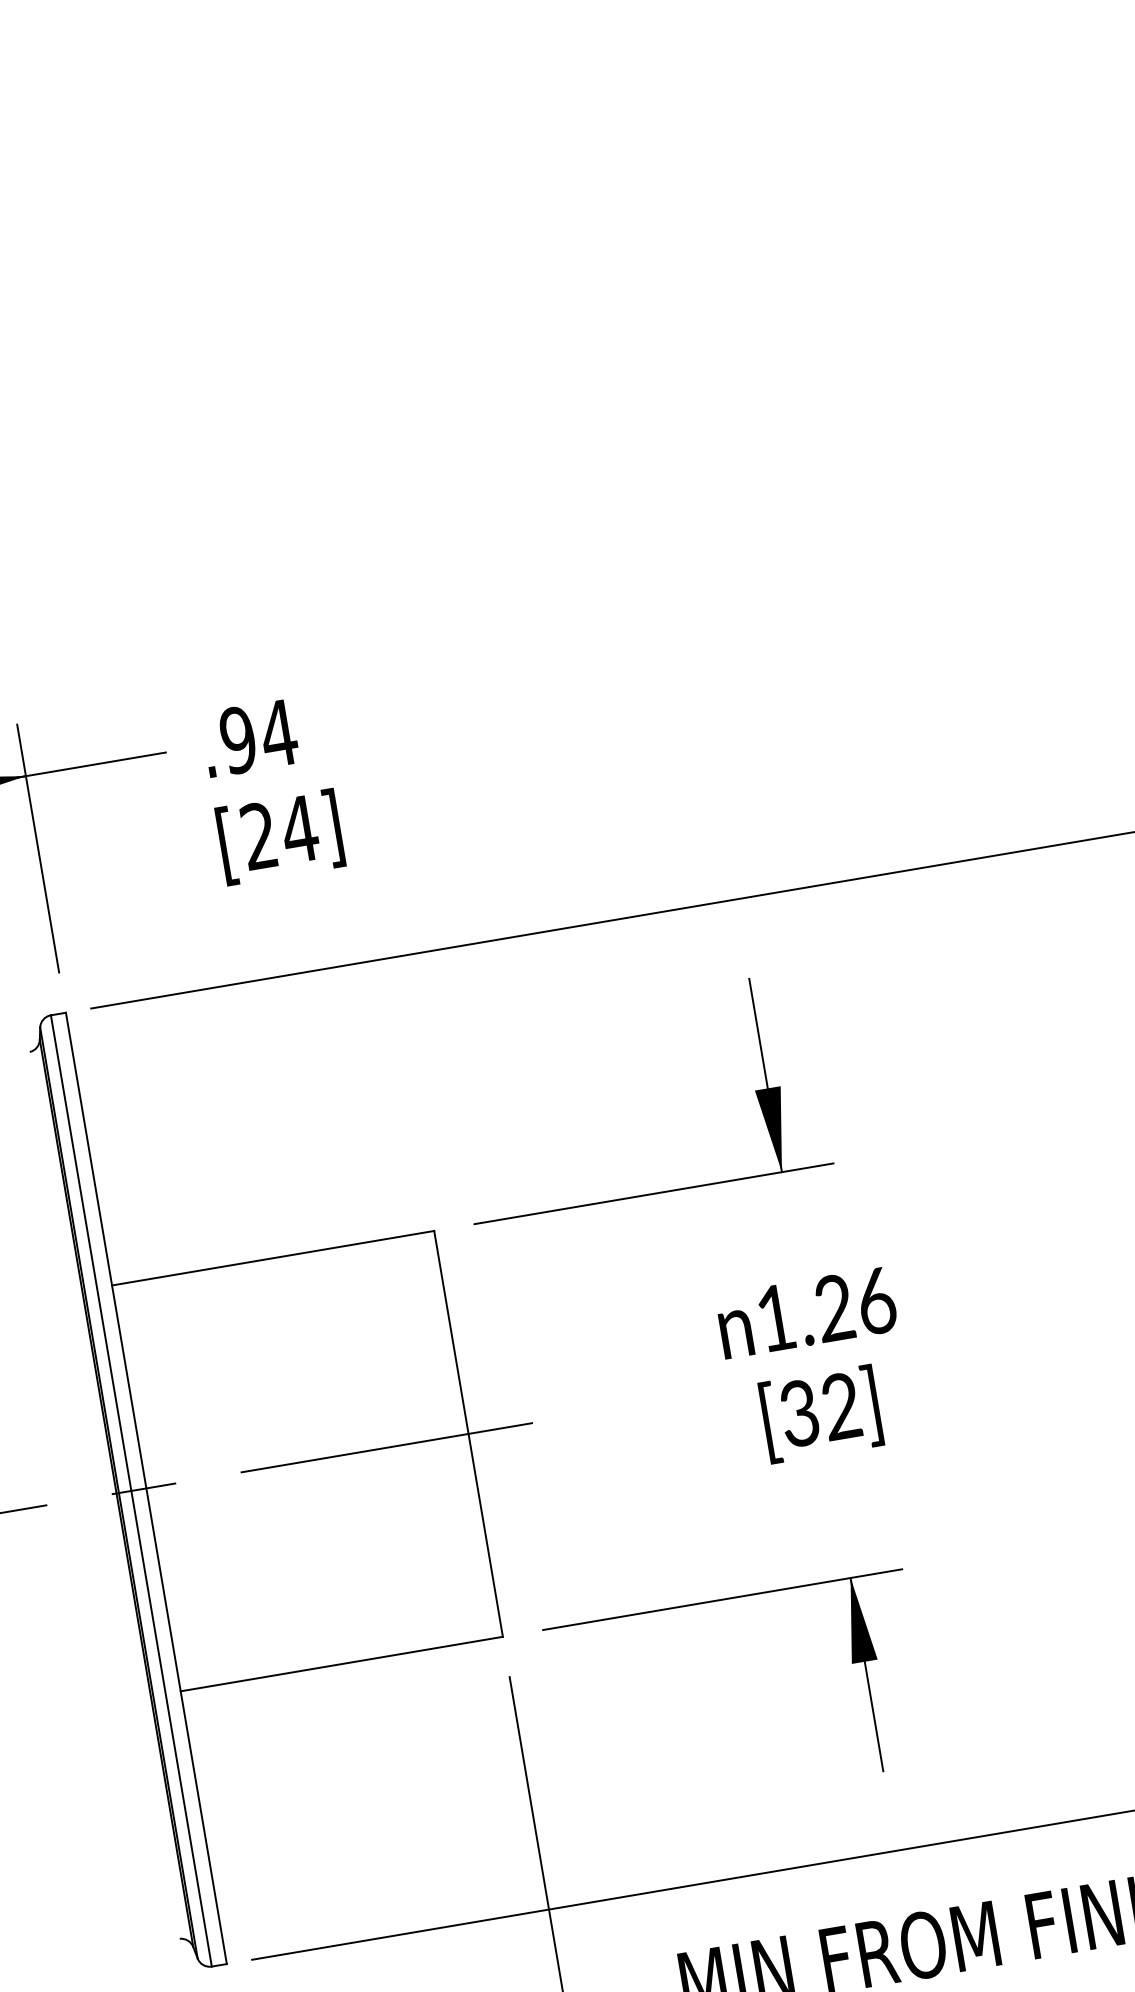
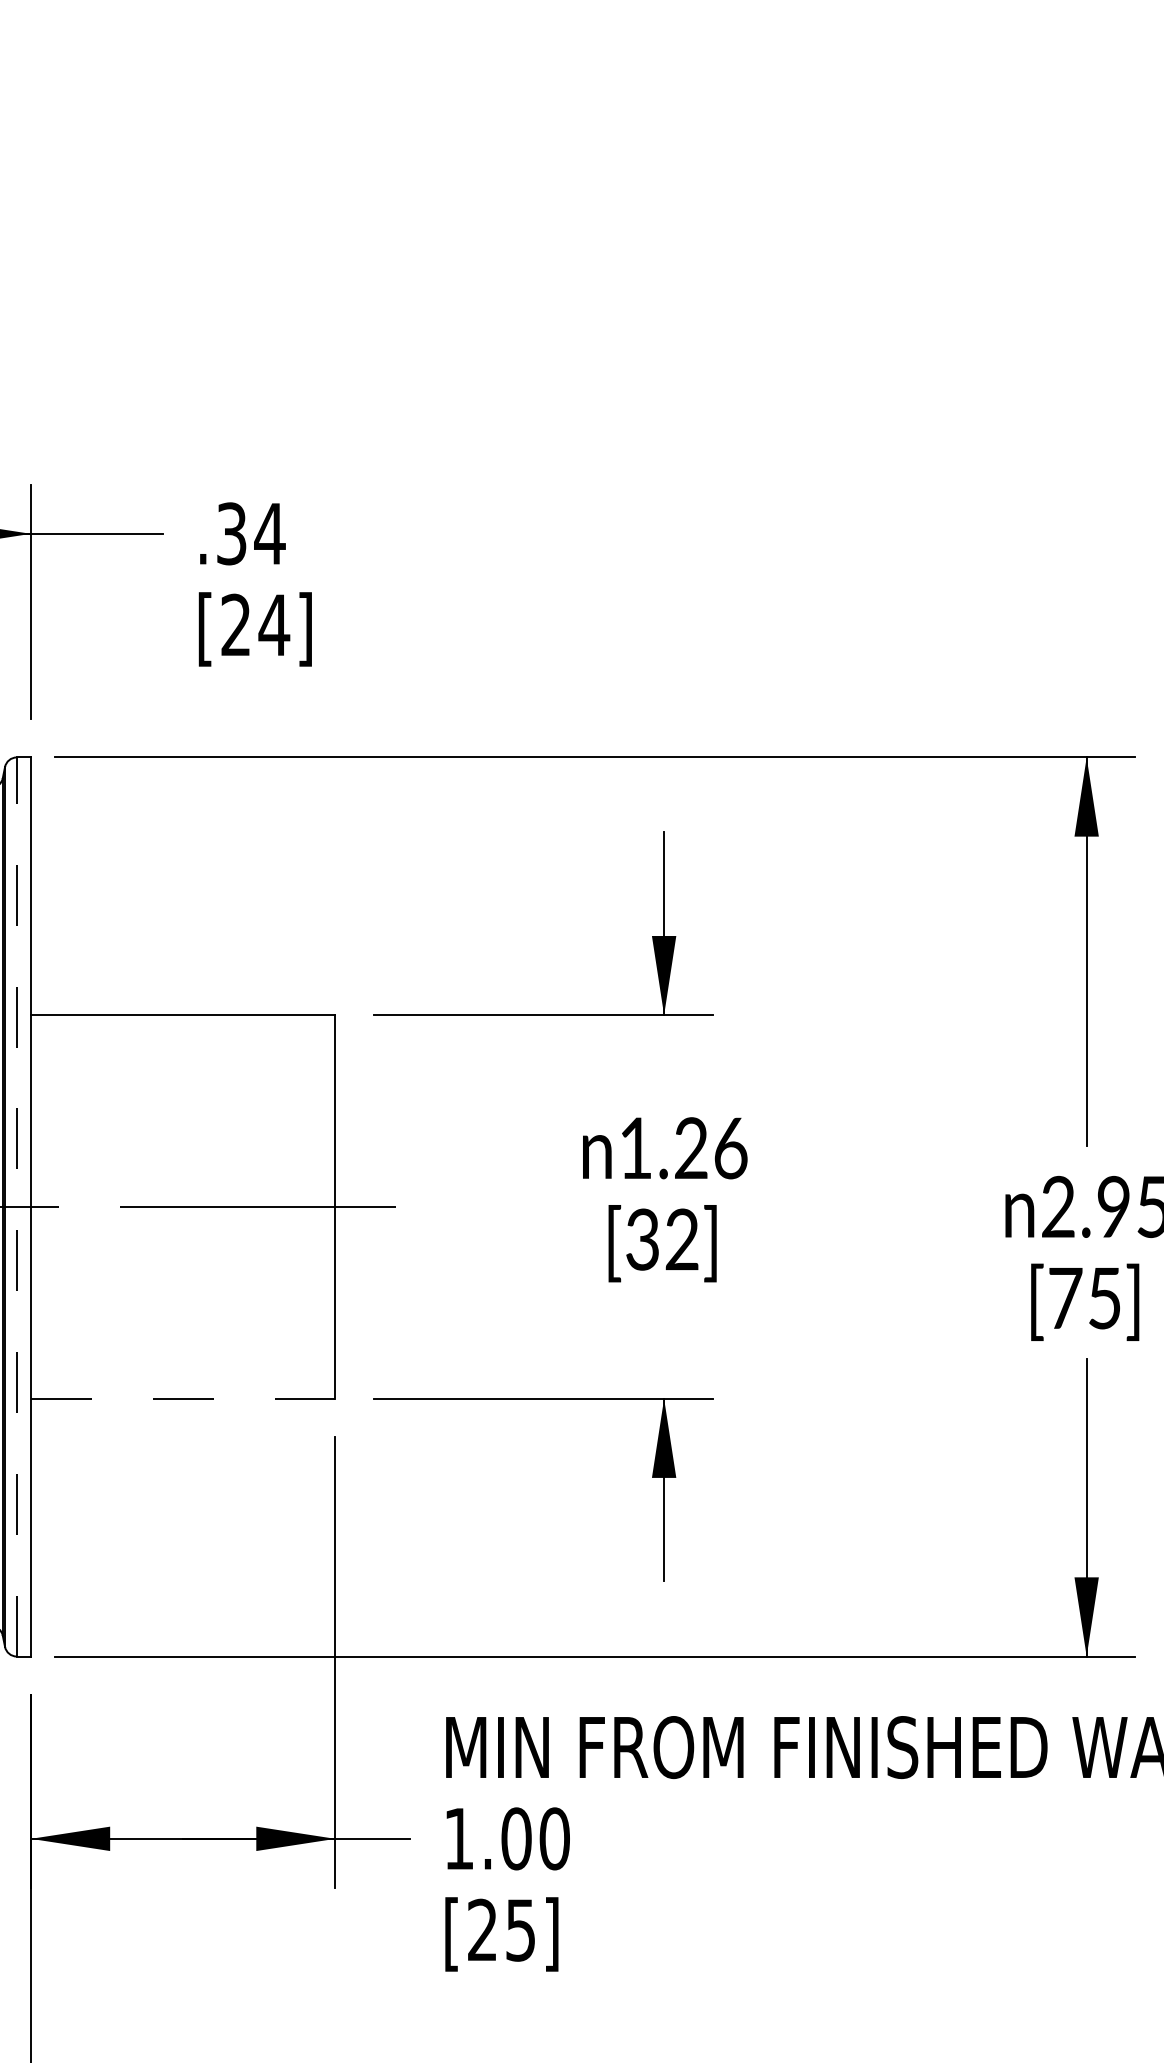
text: (238, 739) -> (231, 533), .94 -> .34
line: (131, 1491) -> (16, 1207), solid -> dashed
line: (342, 1663) -> (183, 1398), solid -> dashed

